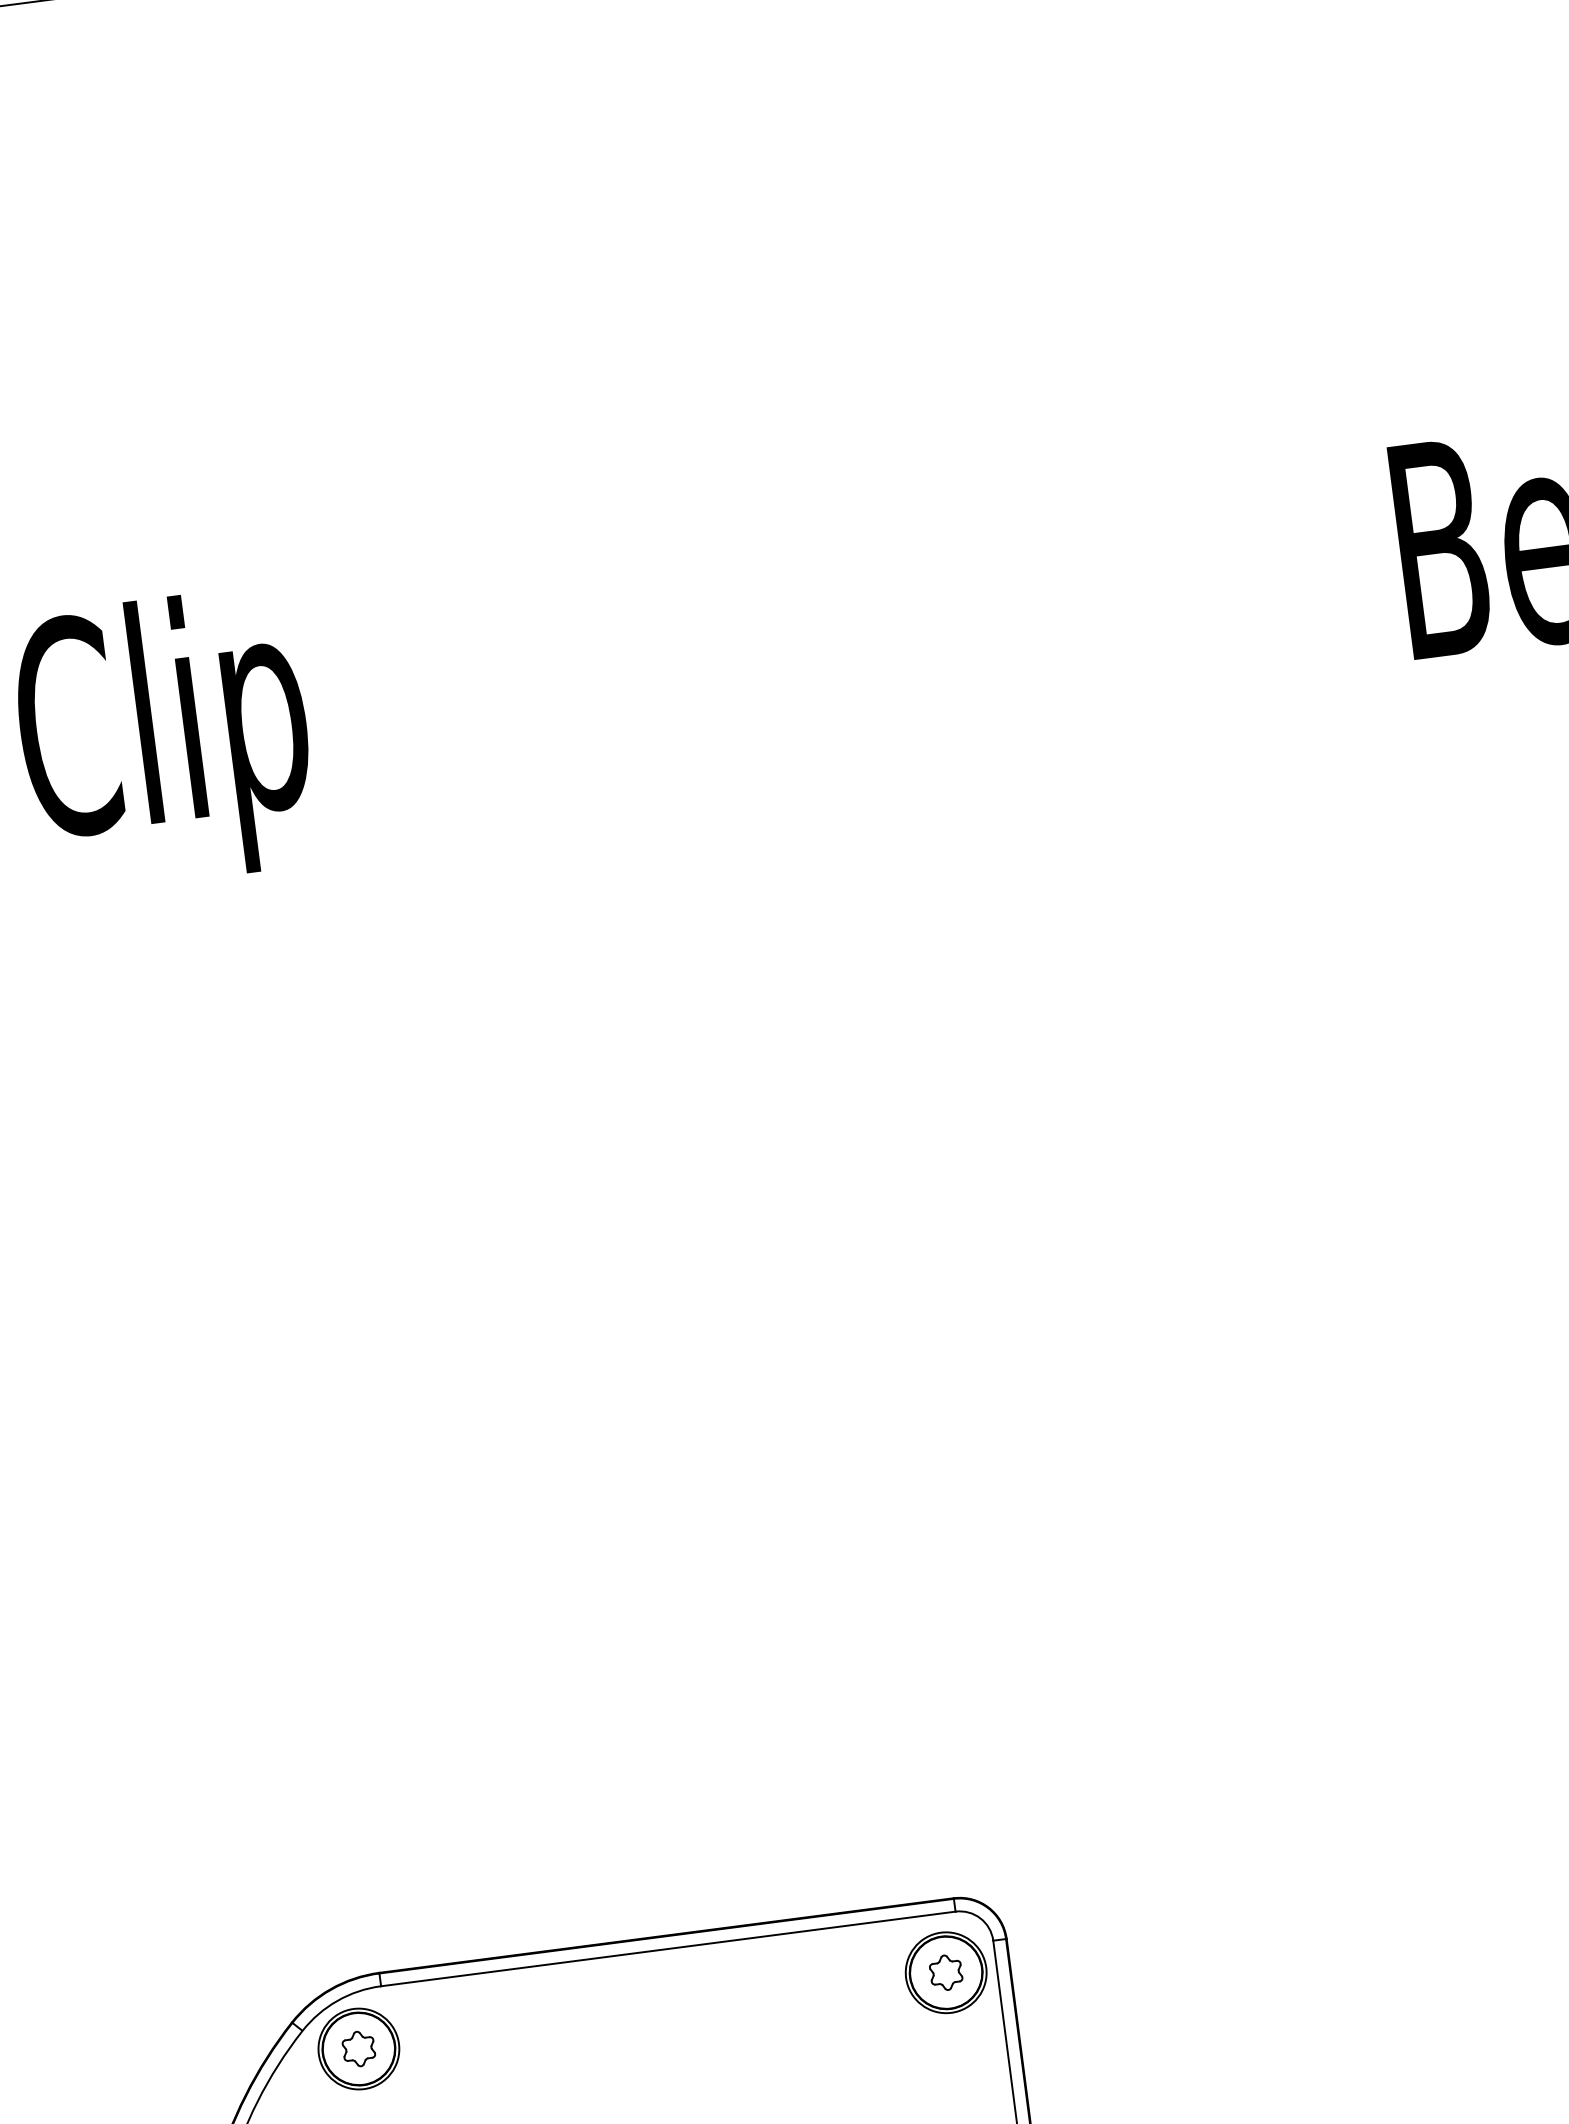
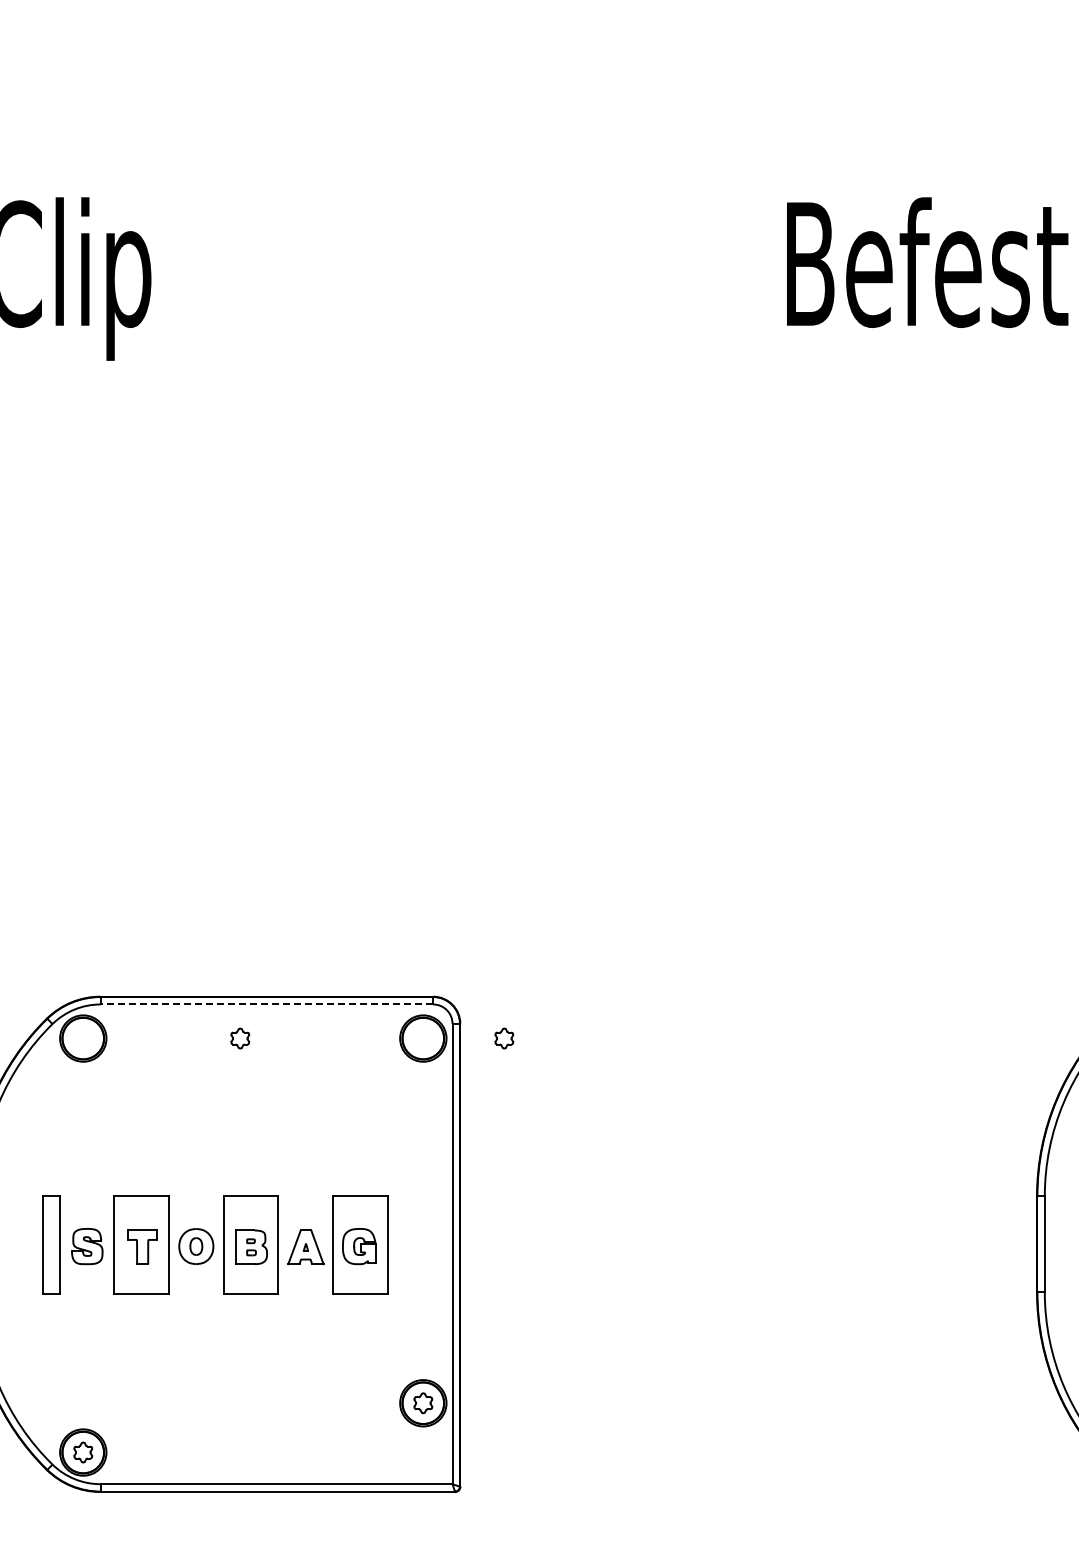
line: (667, 1949) -> (266, 1004), solid -> dashed
part: (946, 1972) -> (504, 1038), moved
part: (359, 2048) -> (240, 1038), moved

